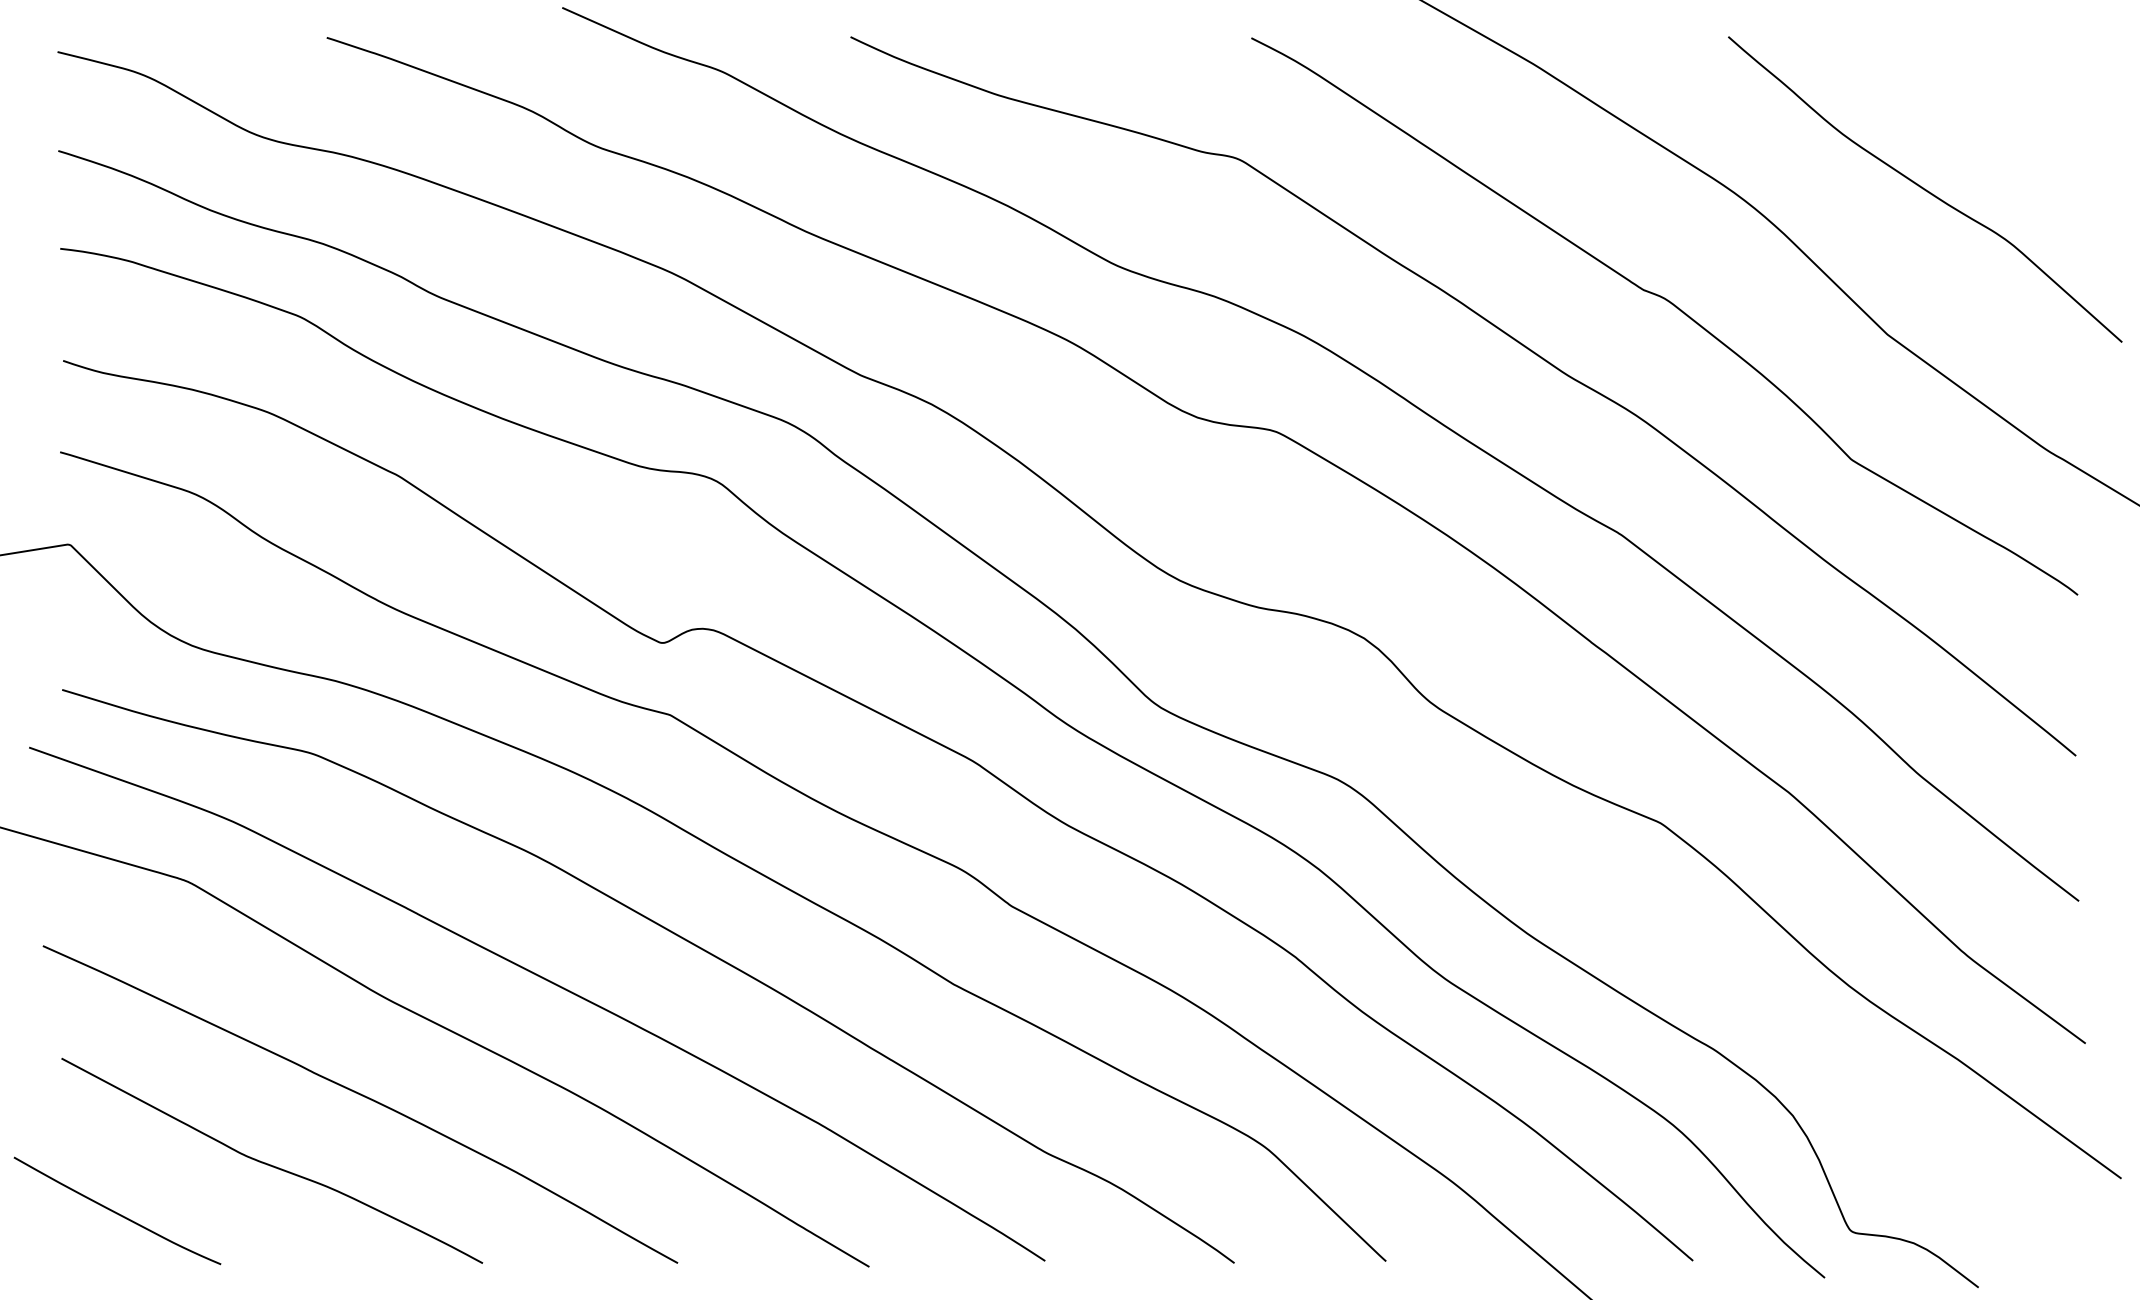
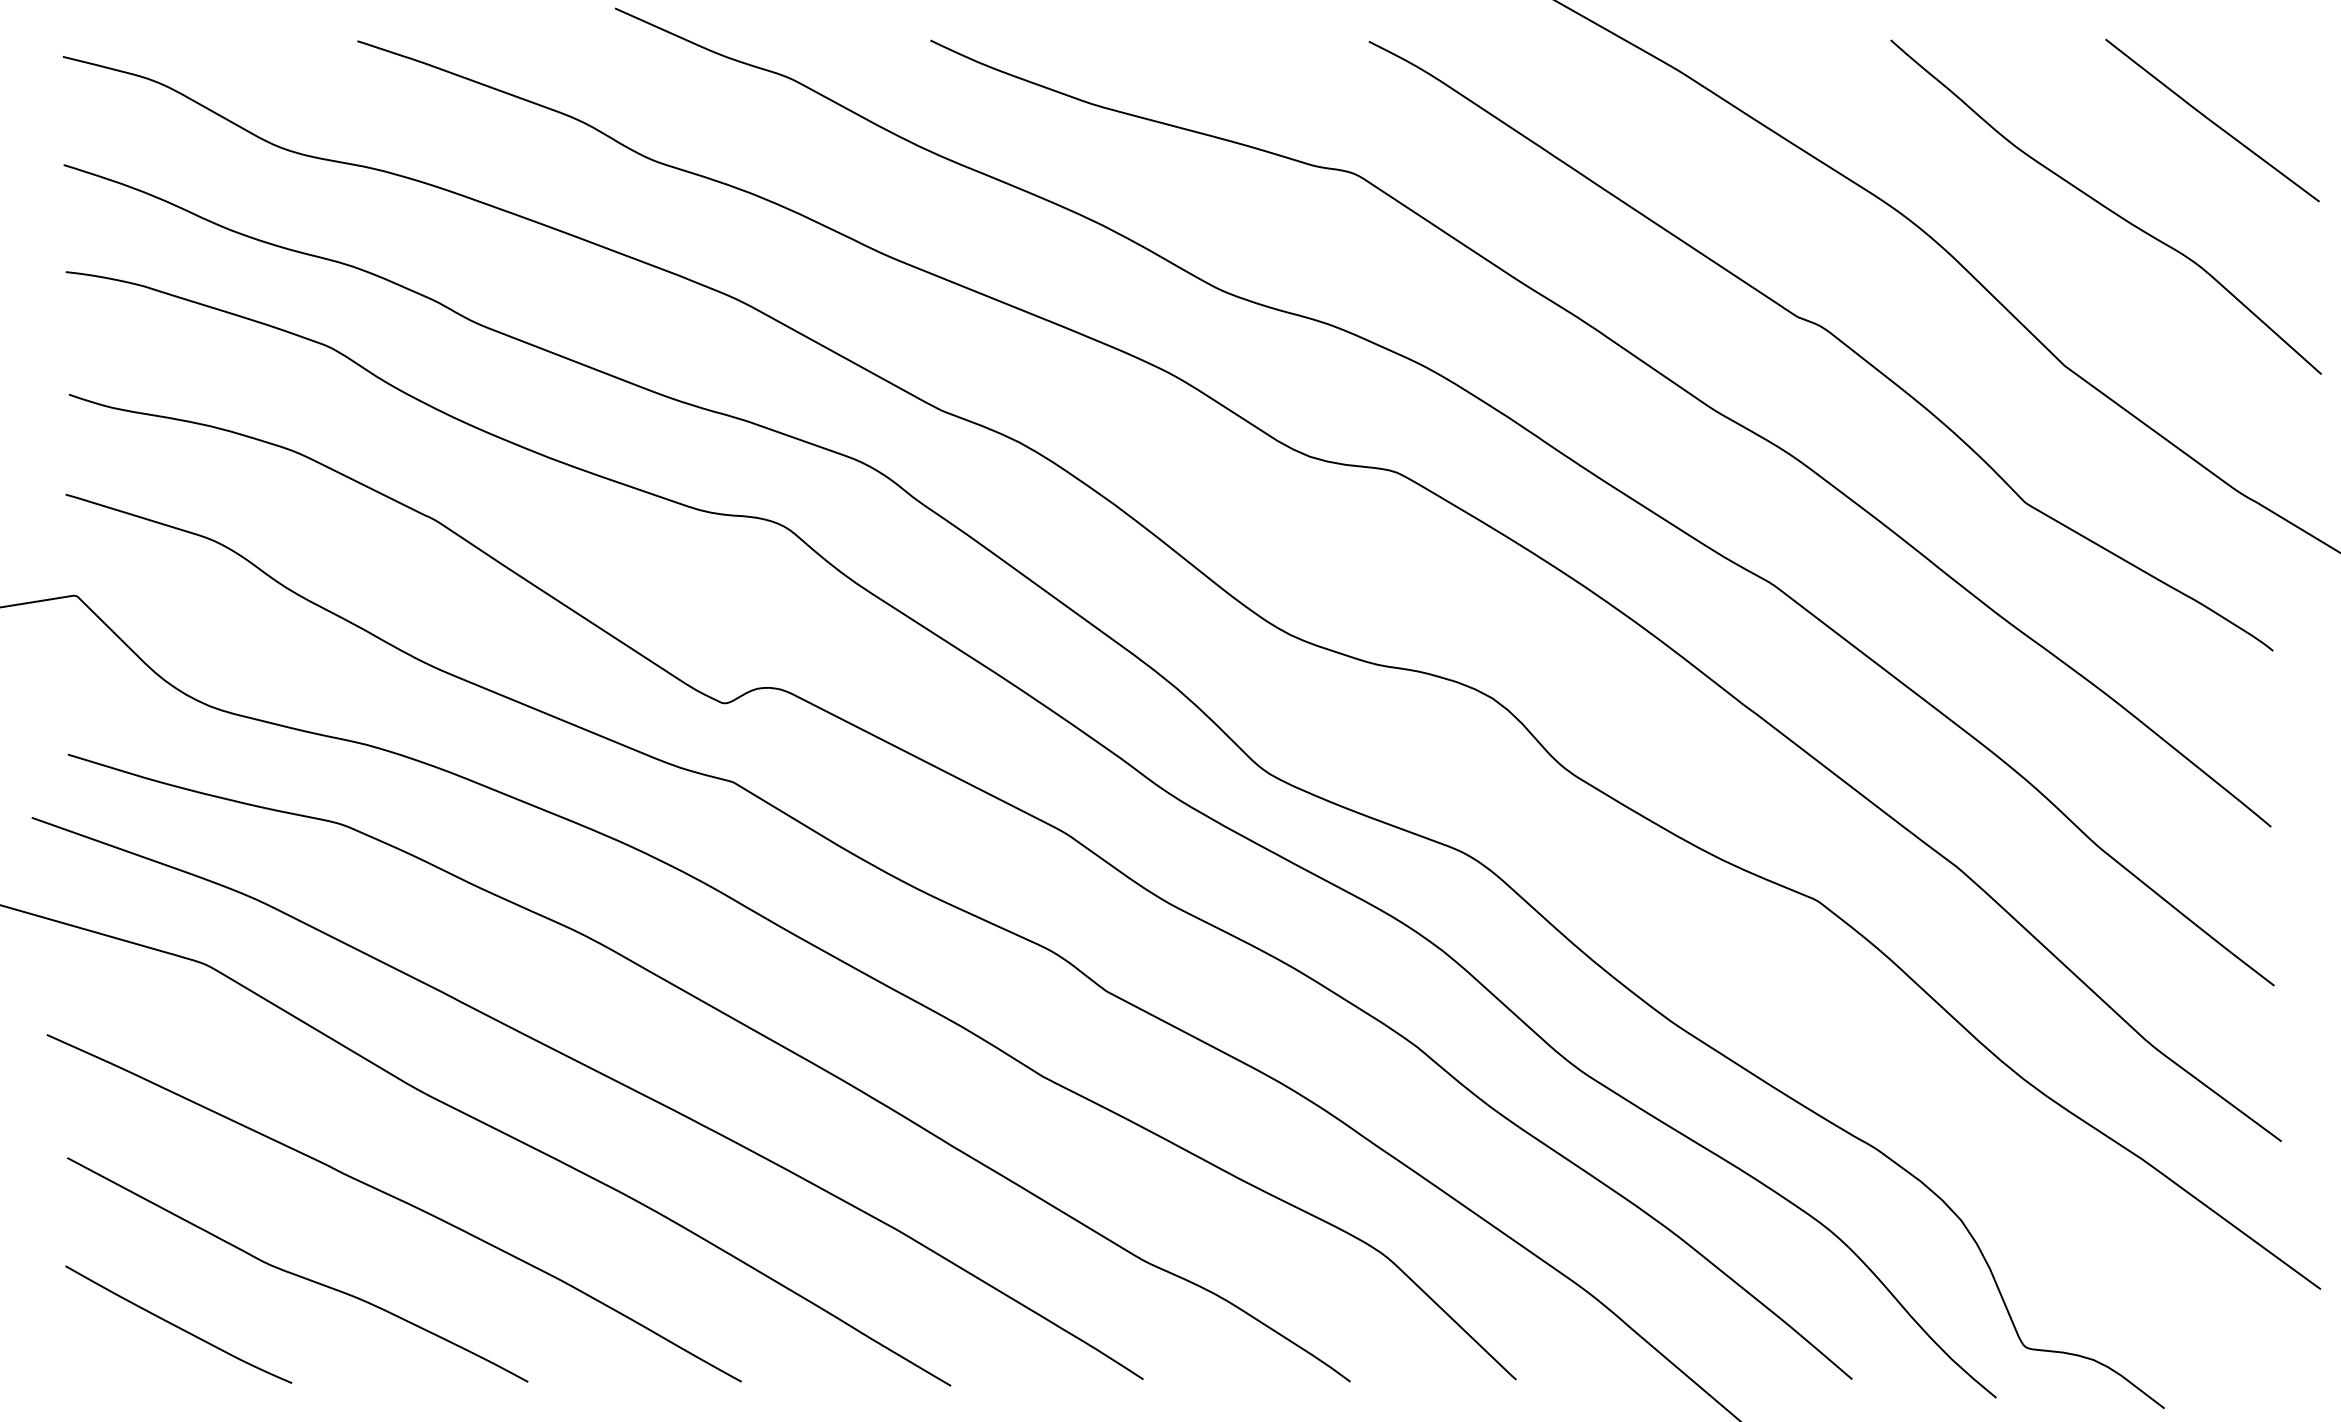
curve: (2022, 110) -> (2212, 120), added
curve: (117, 1212) -> (178, 1326), moved

